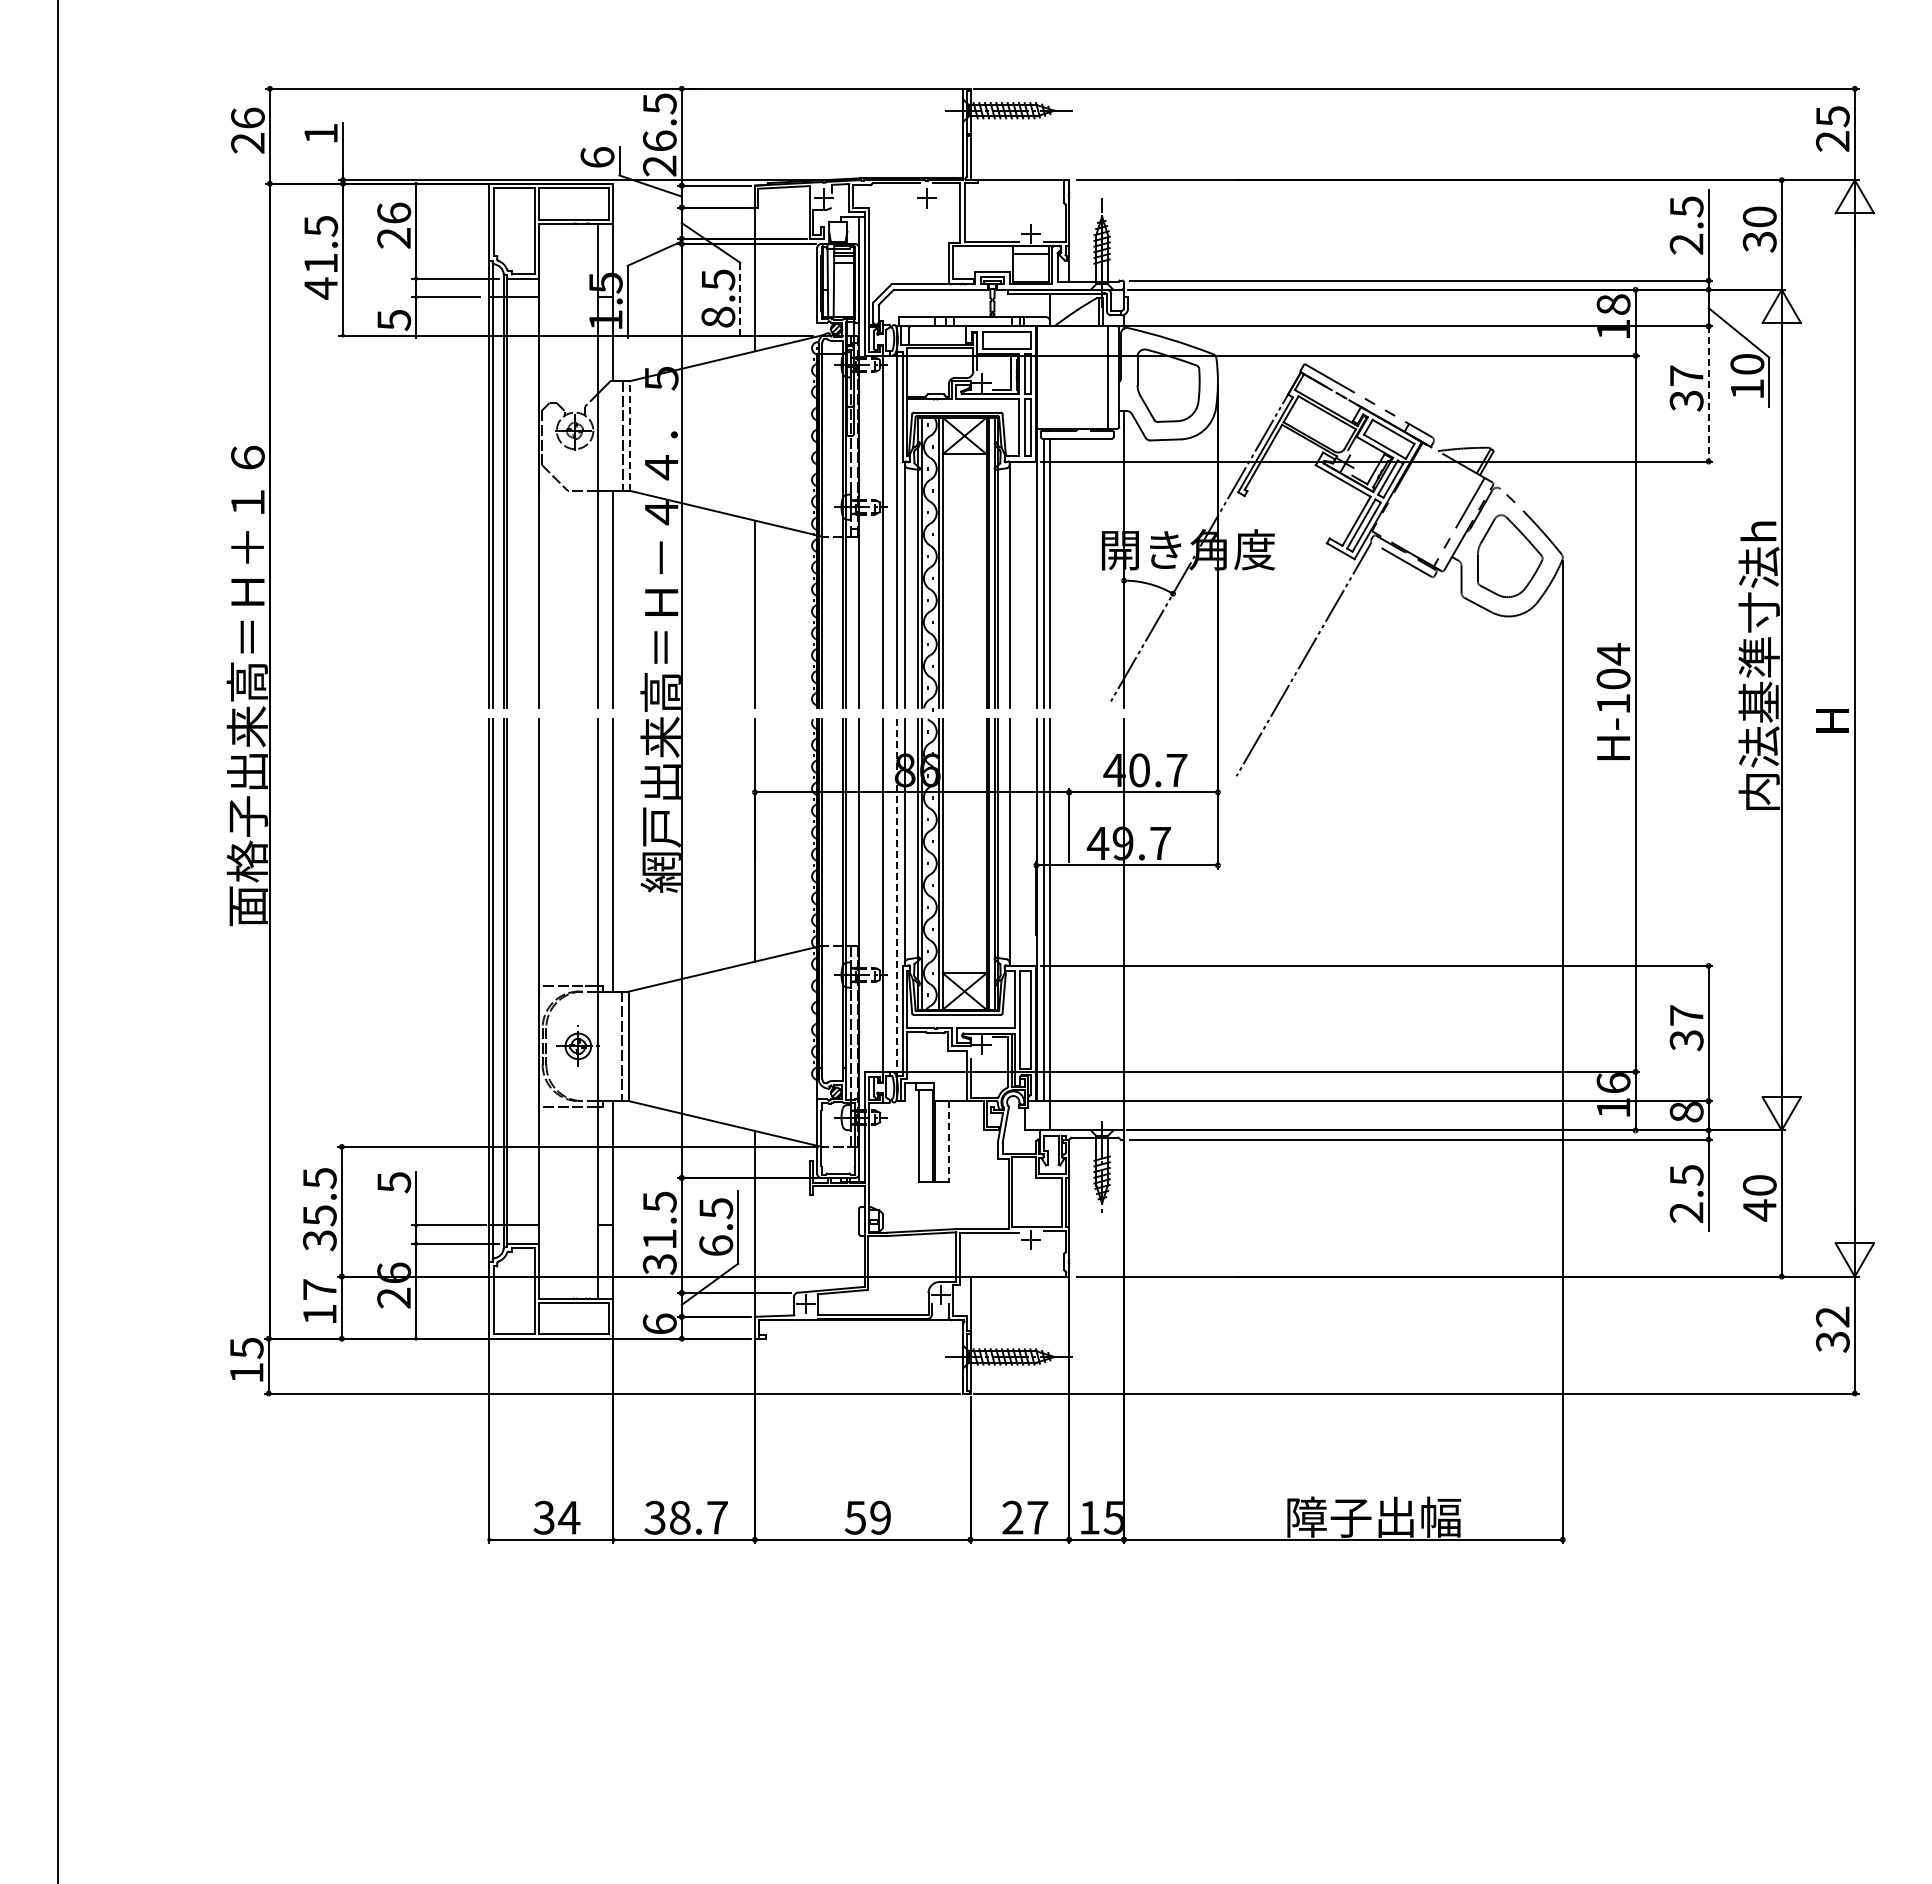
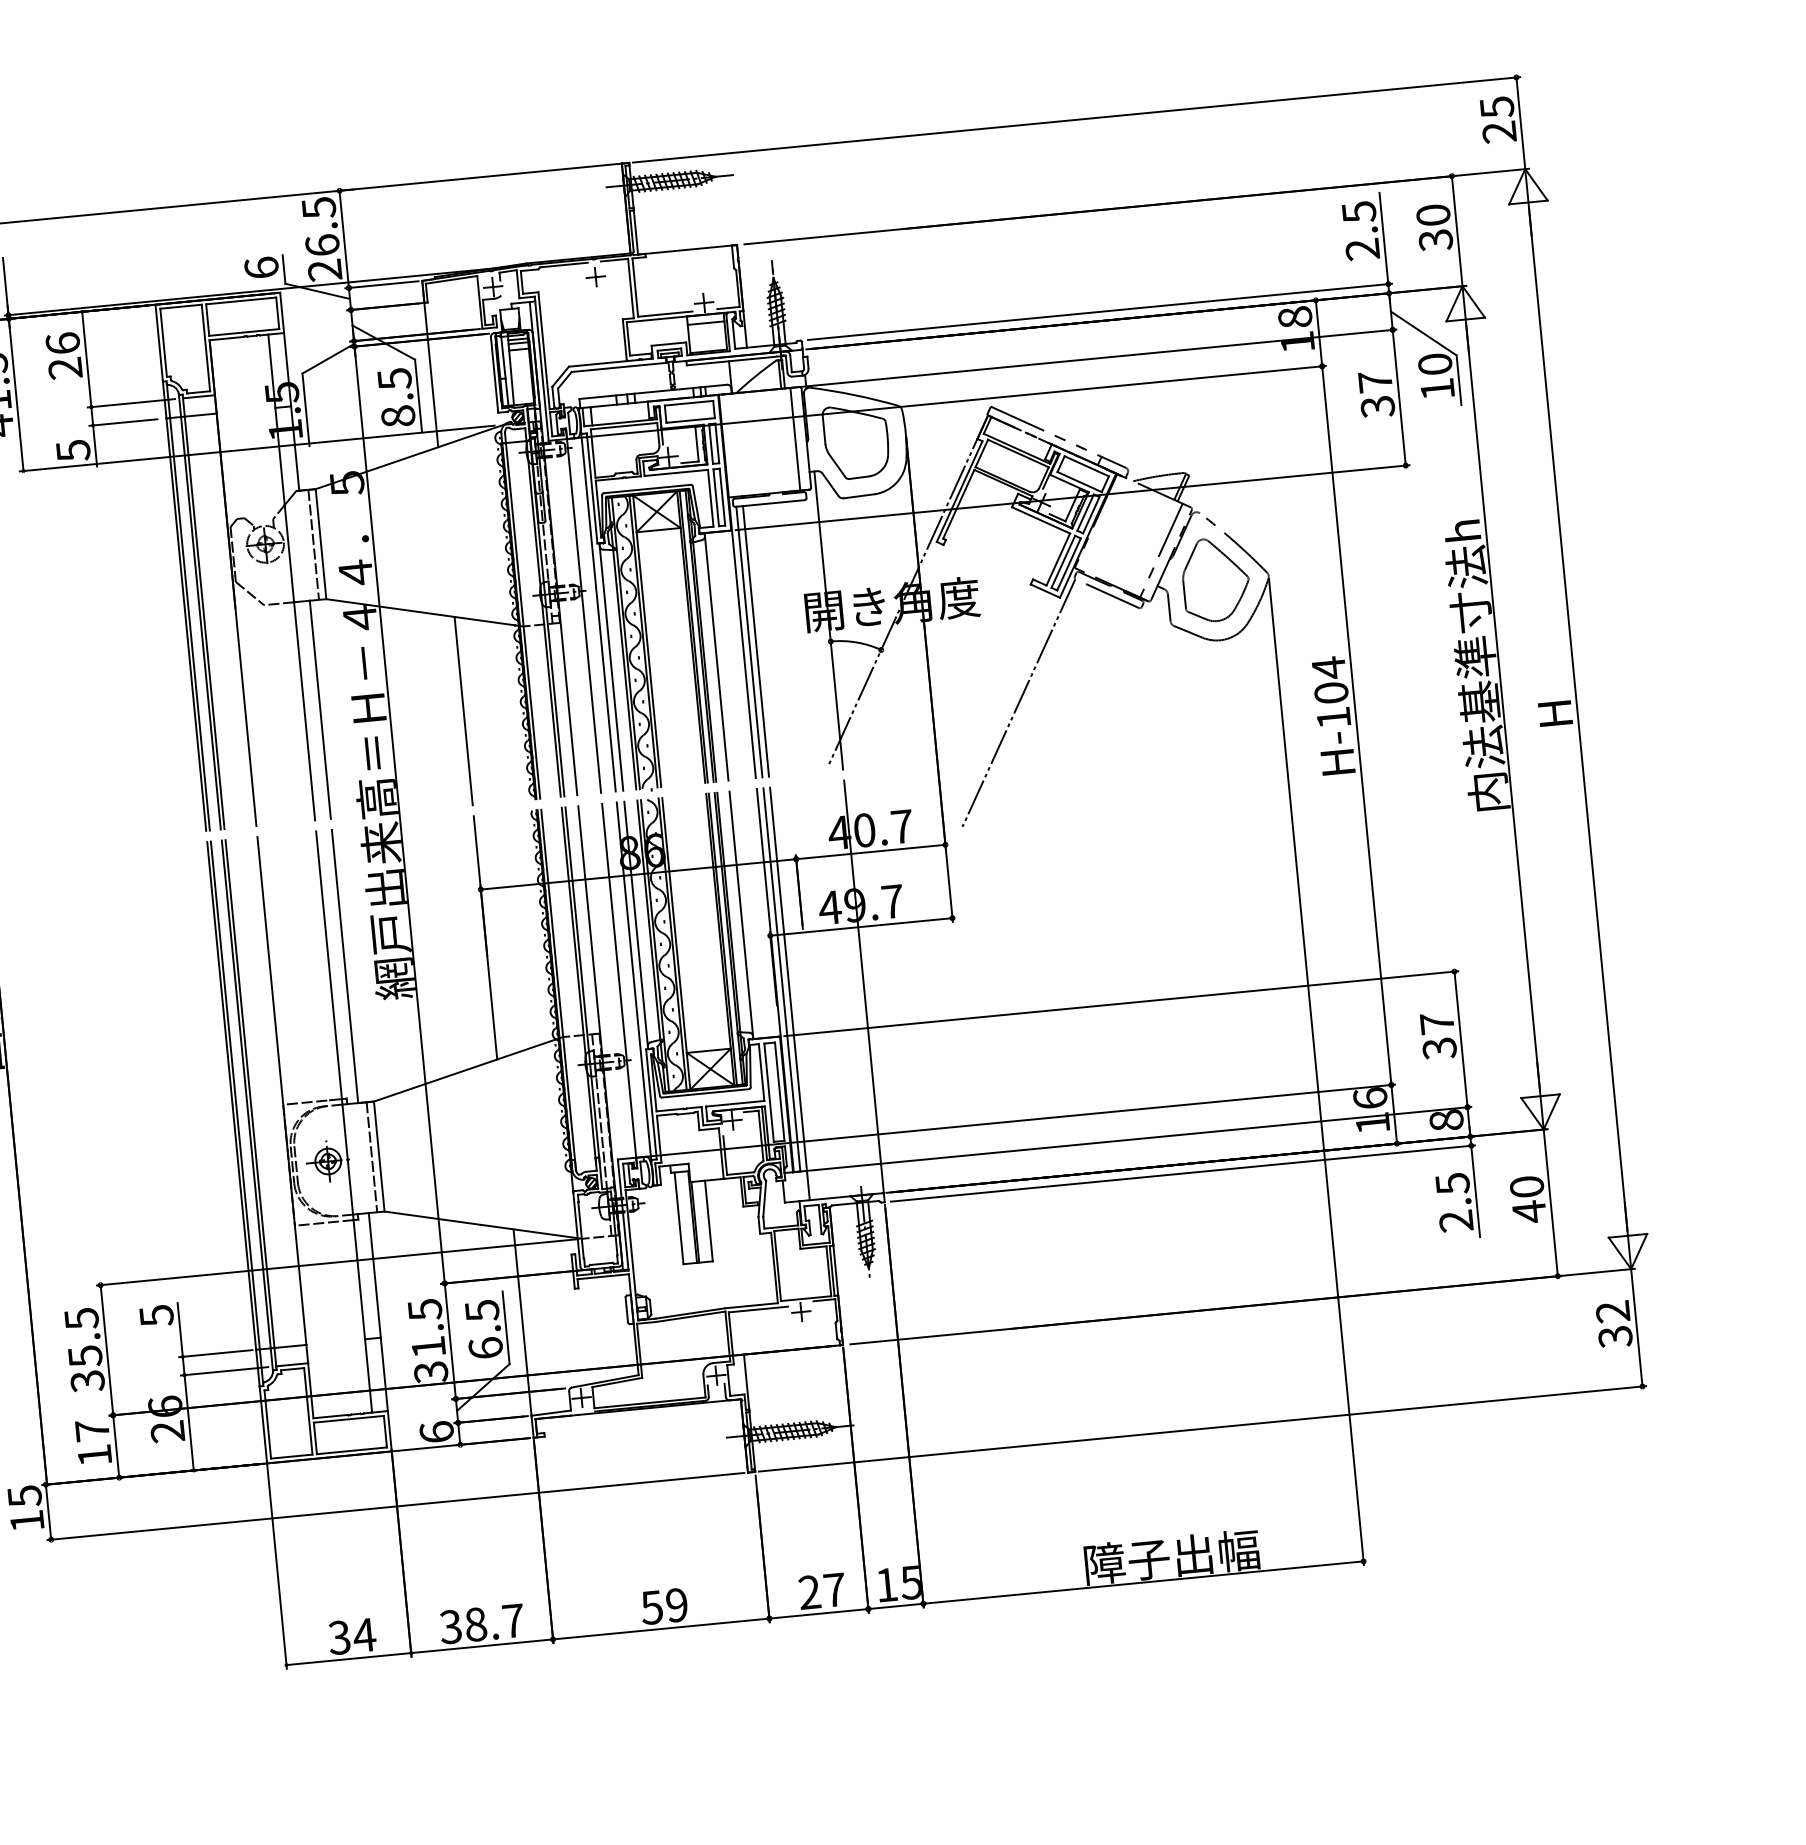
line: (740, 299) -> (418, 396), dashed -> solid
line: (1708, 393) -> (1399, 397), dashed -> solid
line: (629, 436) -> (320, 544), dashed -> solid
line: (897, 897) -> (634, 981), dashed -> solid
line: (948, 1141) -> (708, 1221), dashed -> solid

